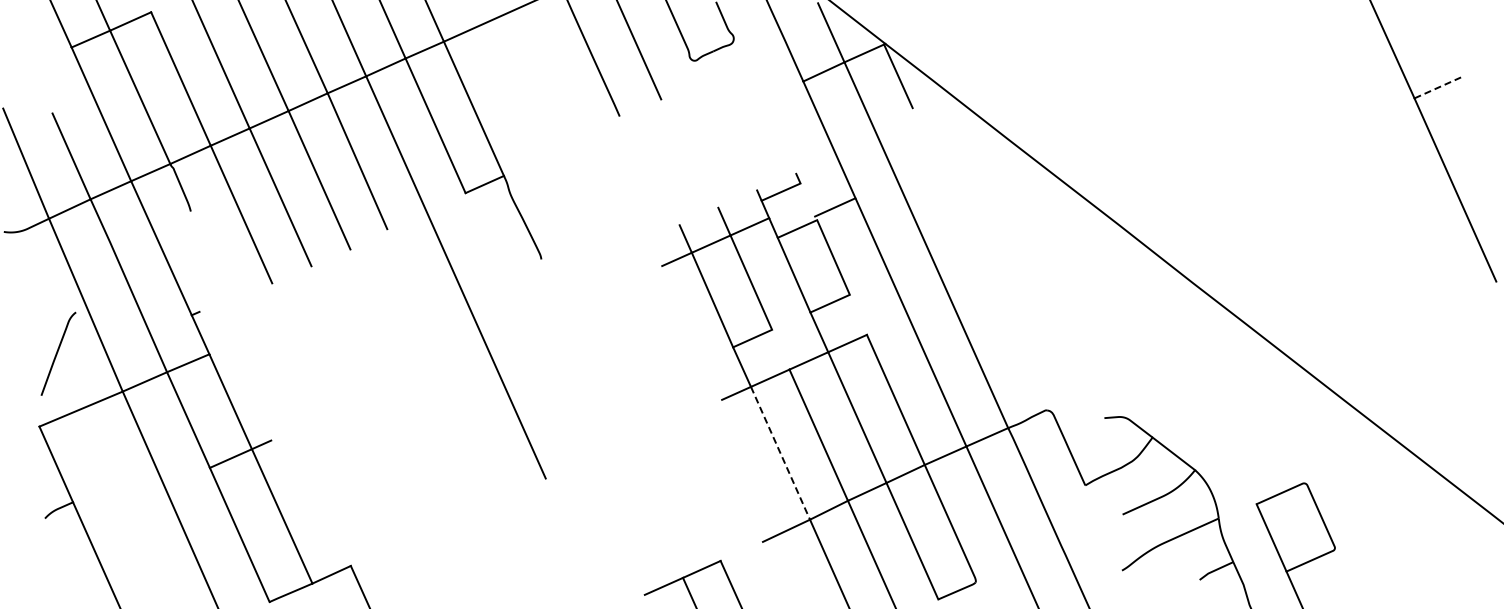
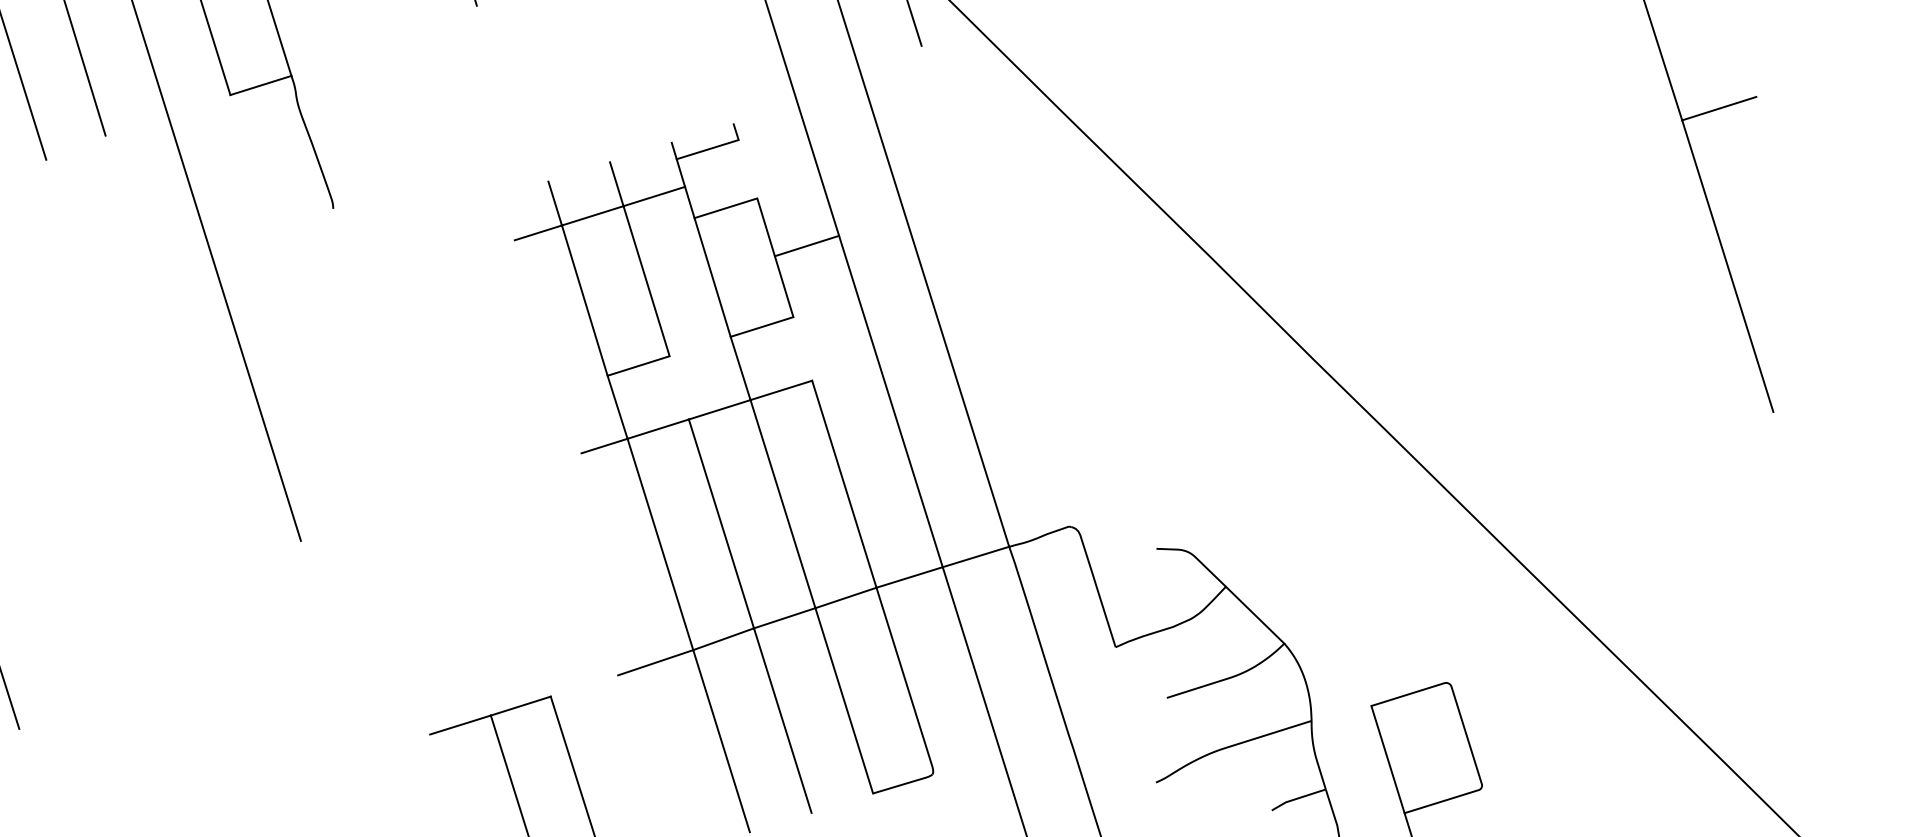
line: (1437, 87) -> (1718, 108), dashed -> solid
line: (835, 207) -> (807, 246), moved
line: (780, 453) -> (660, 544), dashed -> solid

